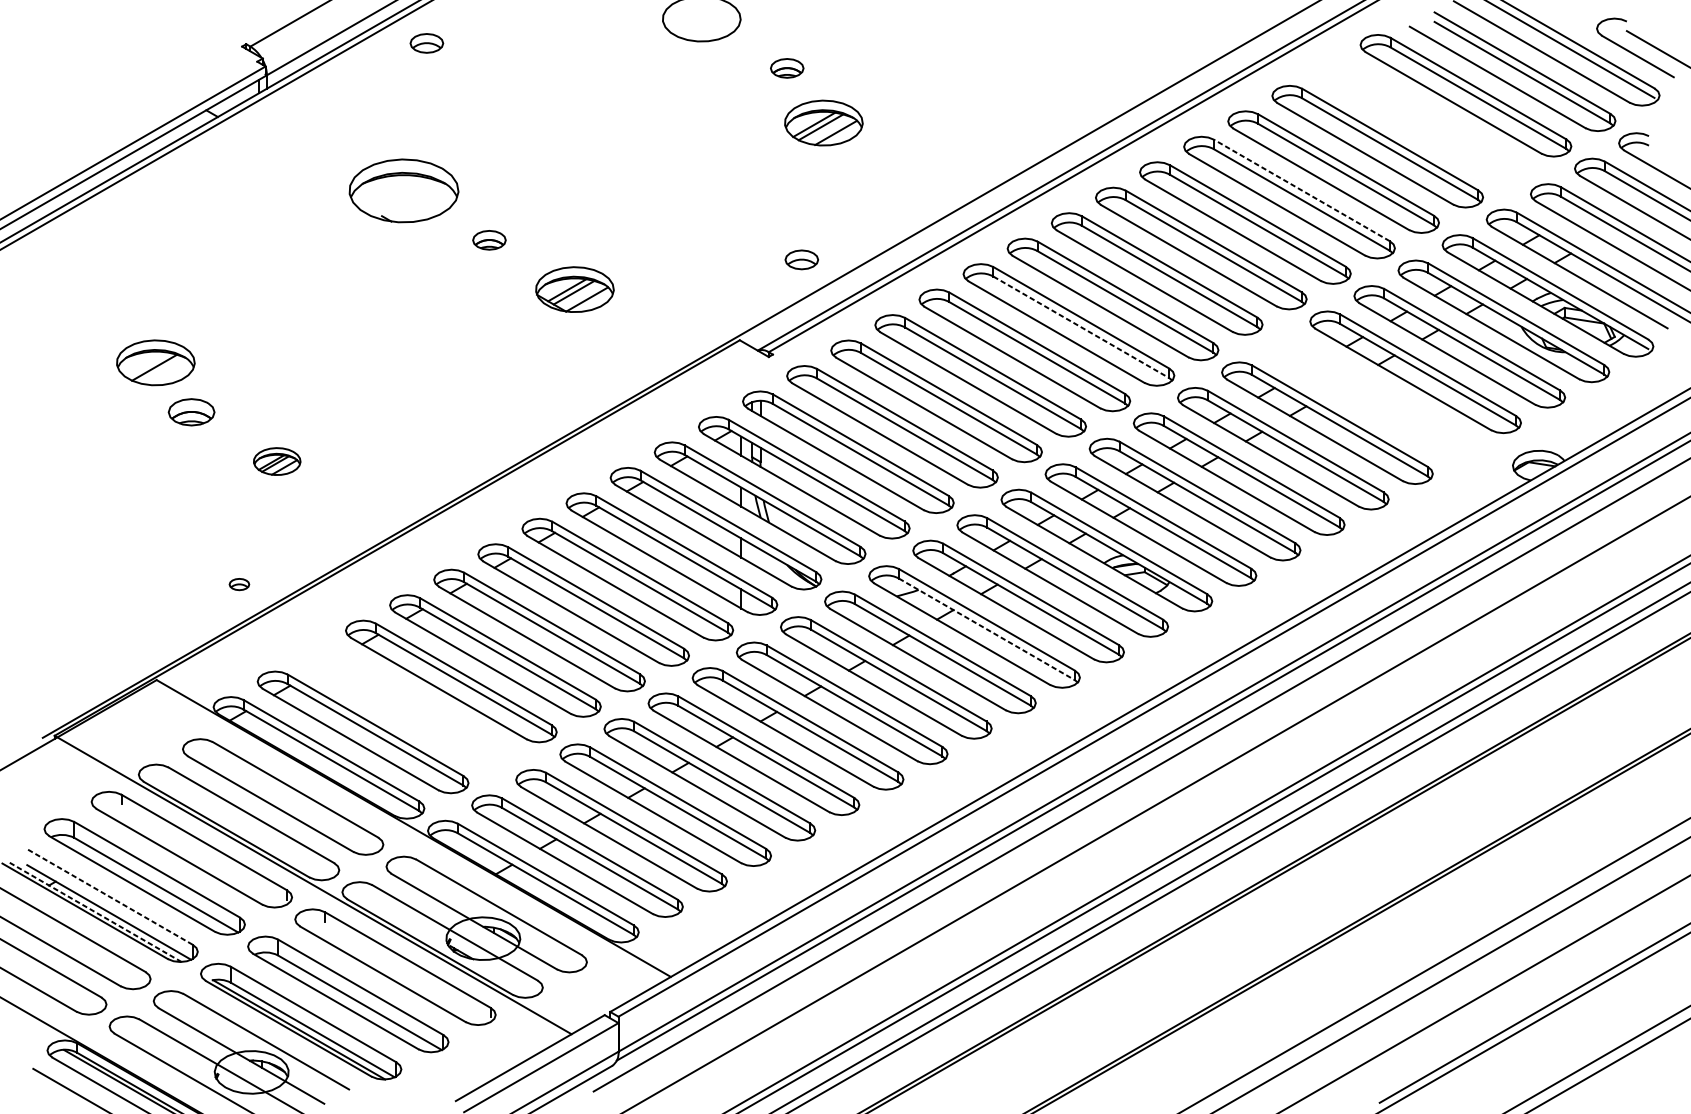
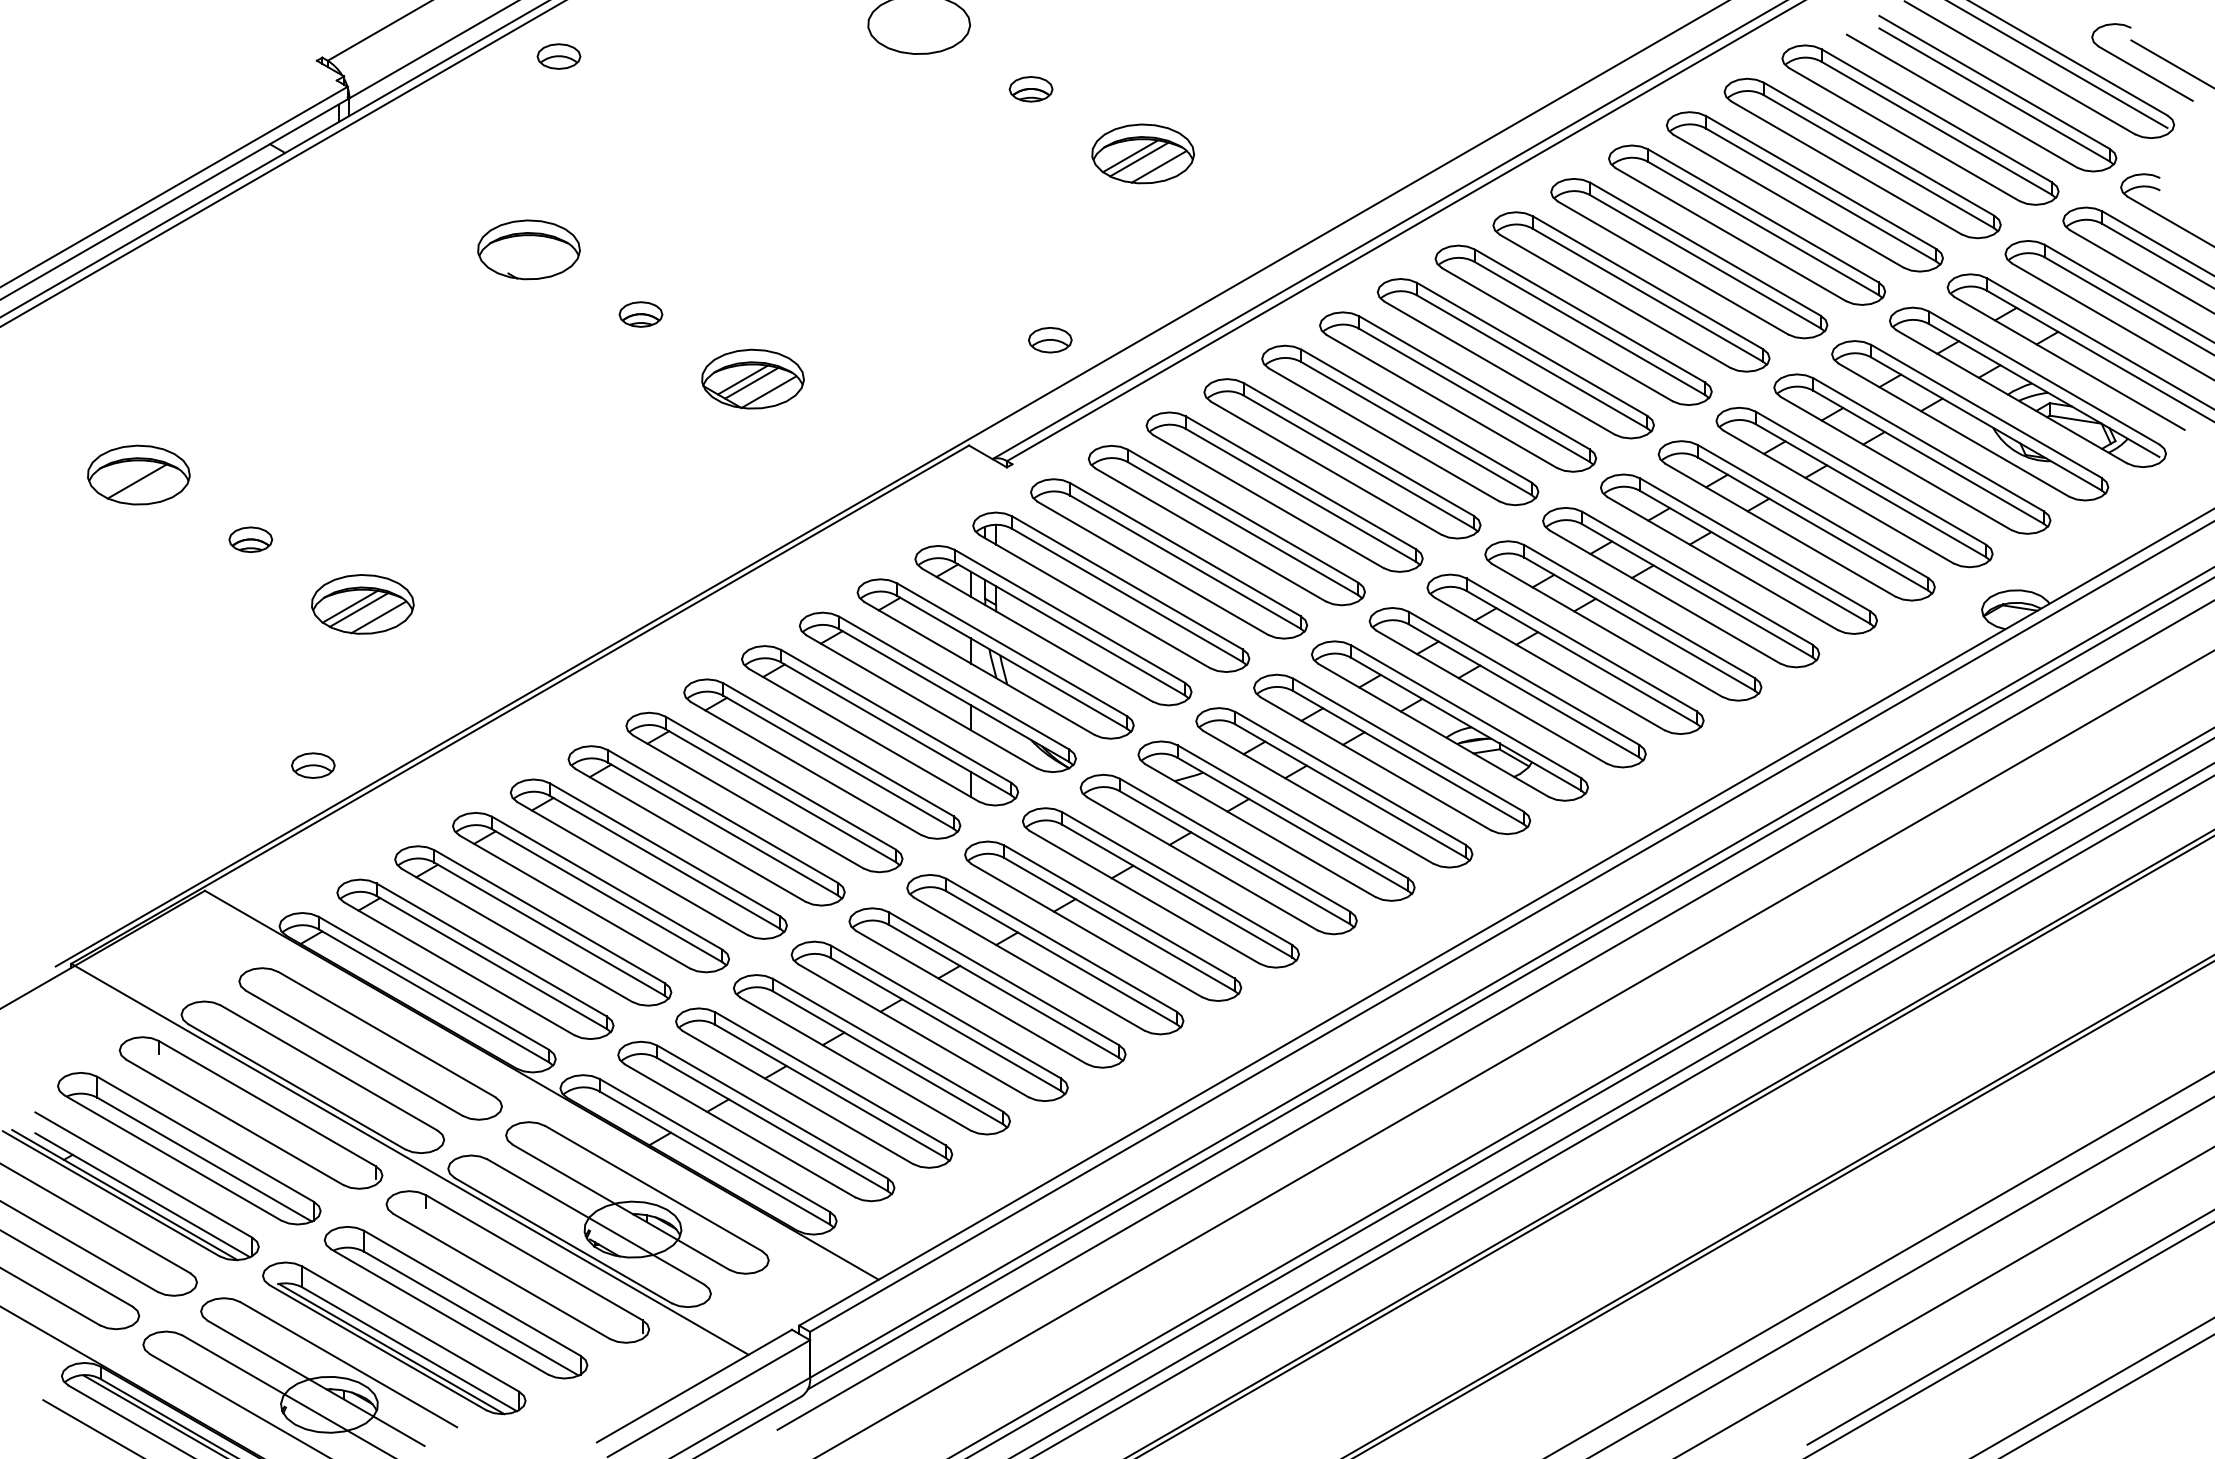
part: (1421, 121) -> (1862, 158), added
part: (823, 122) -> (1142, 153), moved
part: (403, 190) -> (528, 249), size x0.71
line: (1301, 190) -> (1705, 249), dashed -> solid
line: (1081, 327) -> (1416, 428), dashed -> solid
part: (155, 362) -> (138, 474), moved
part: (1371, 397) -> (1796, 520), added
part: (191, 411) -> (250, 539), size x0.71
part: (276, 461) -> (362, 604), size x1.67
part: (239, 584) -> (313, 765), size x1.67
line: (986, 629) -> (1292, 824), dashed -> solid
part: (407, 706) -> (533, 925), added
line: (109, 896) -> (143, 1174), dashed -> solid
line: (95, 911) -> (124, 1194), dashed -> solid

